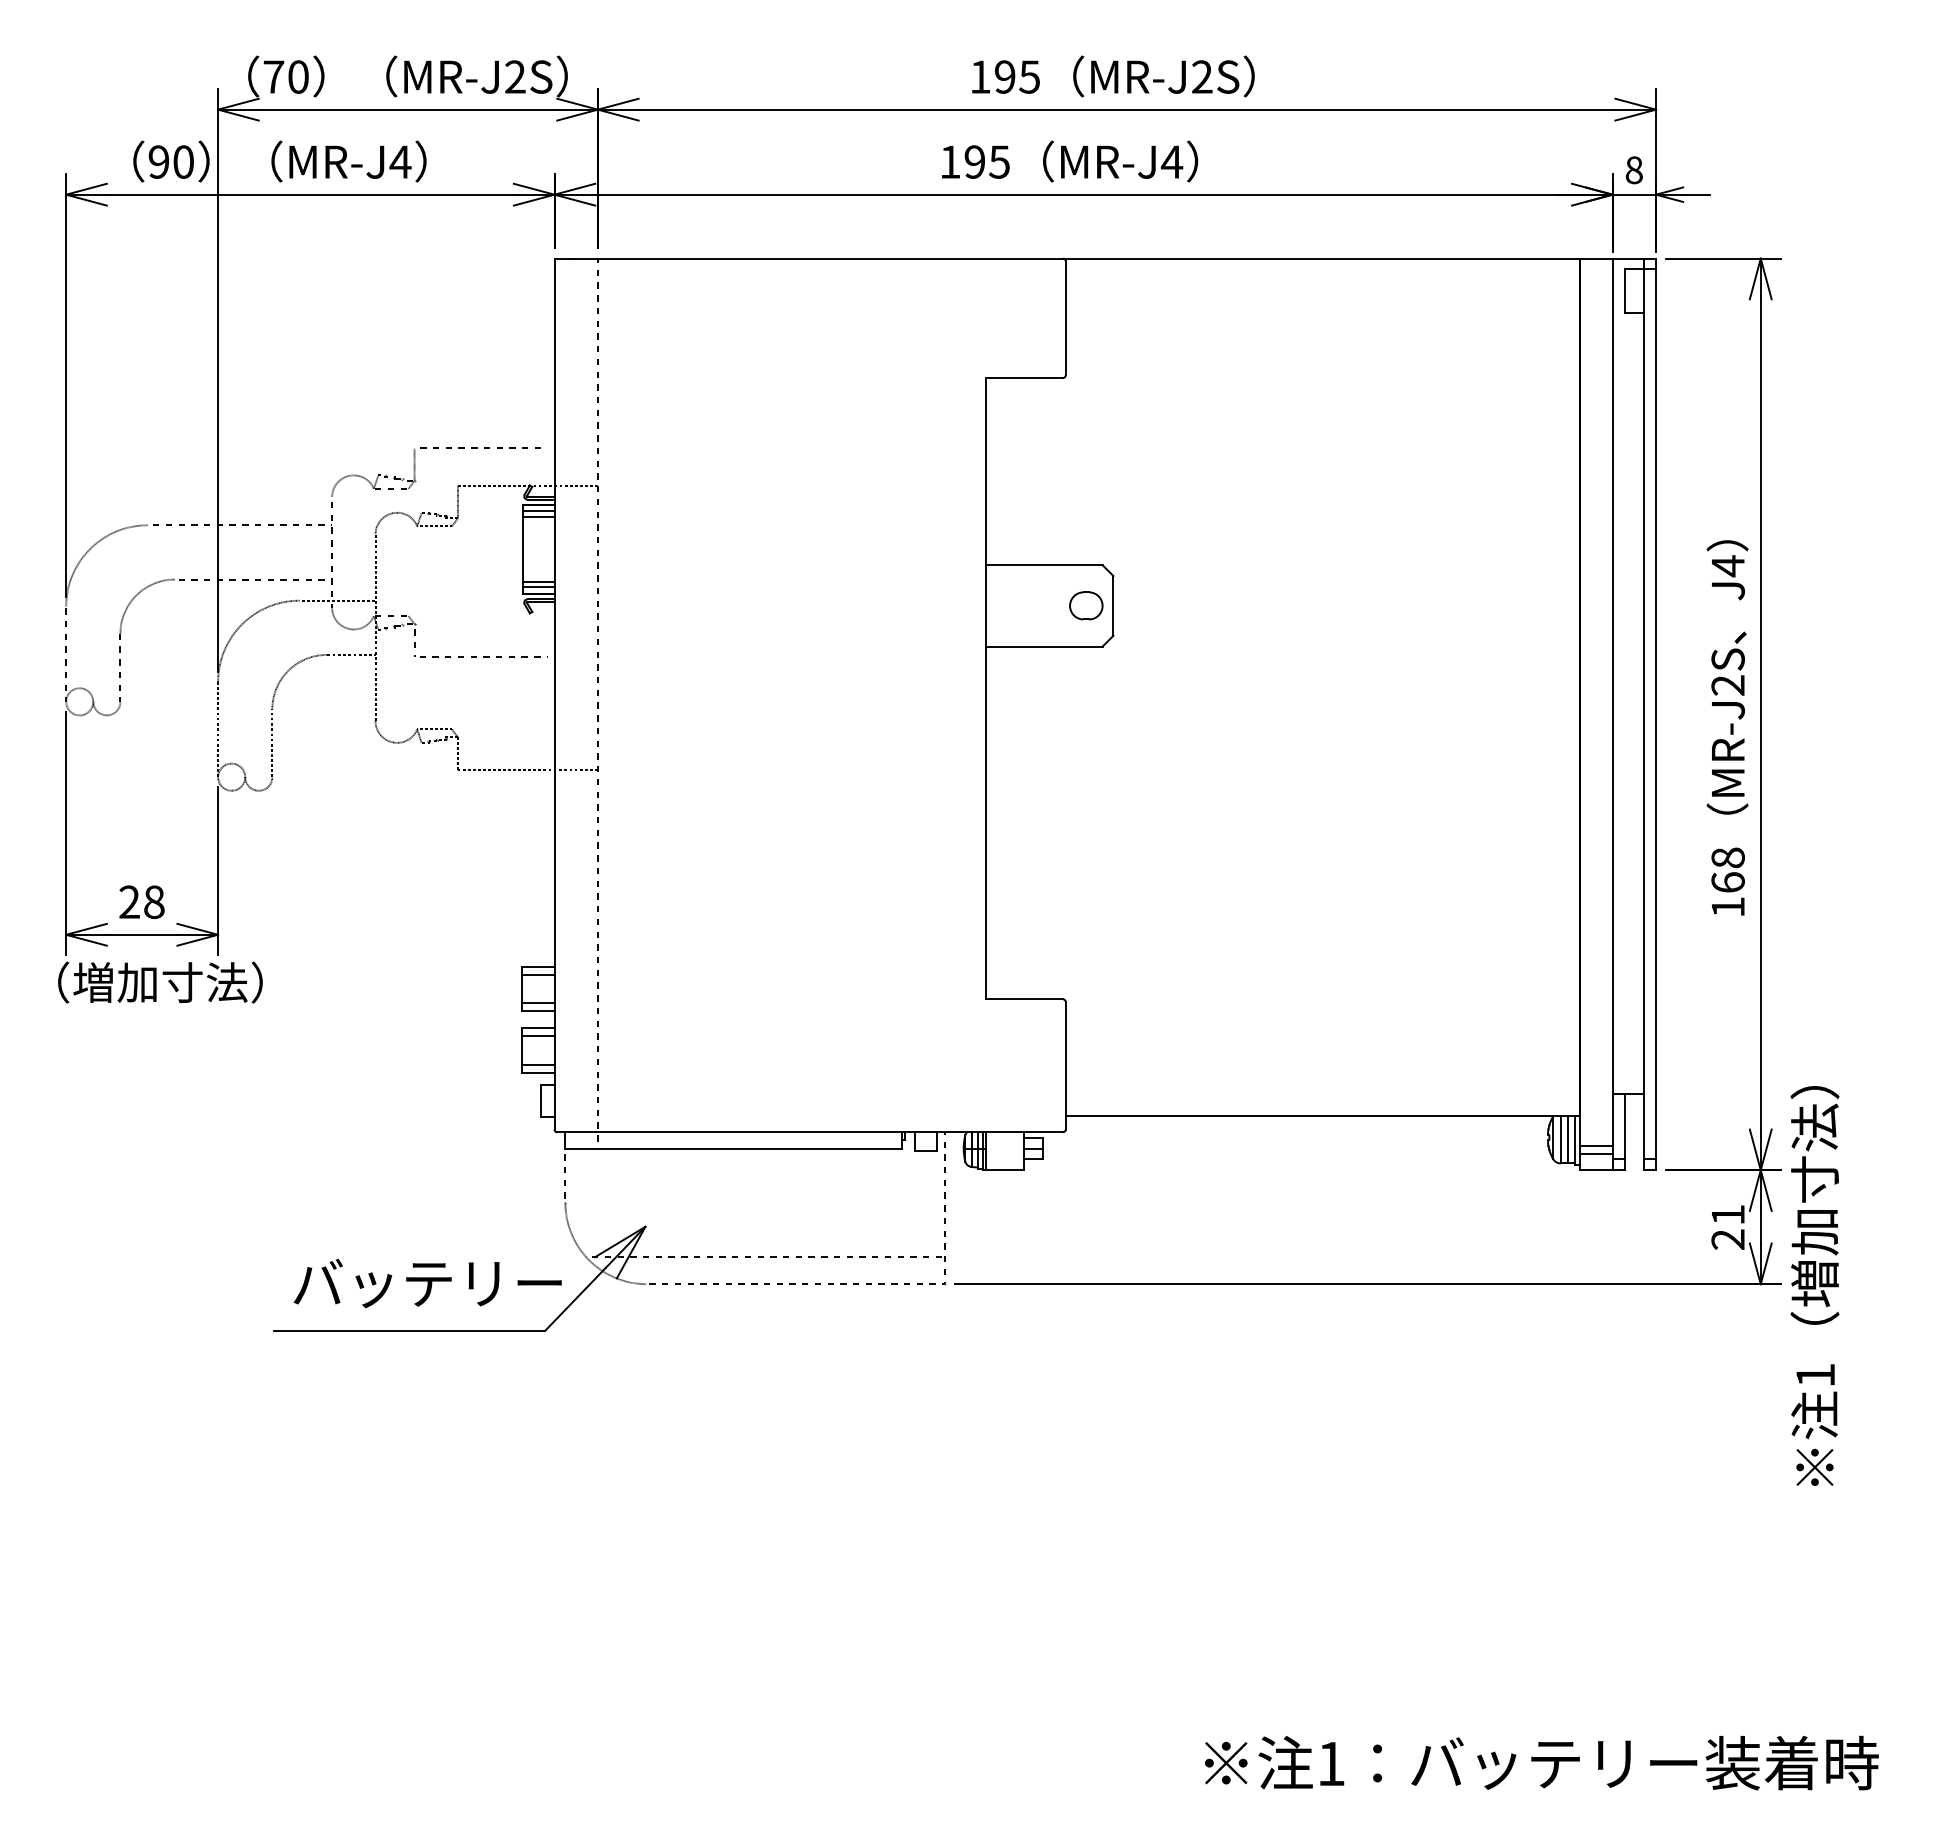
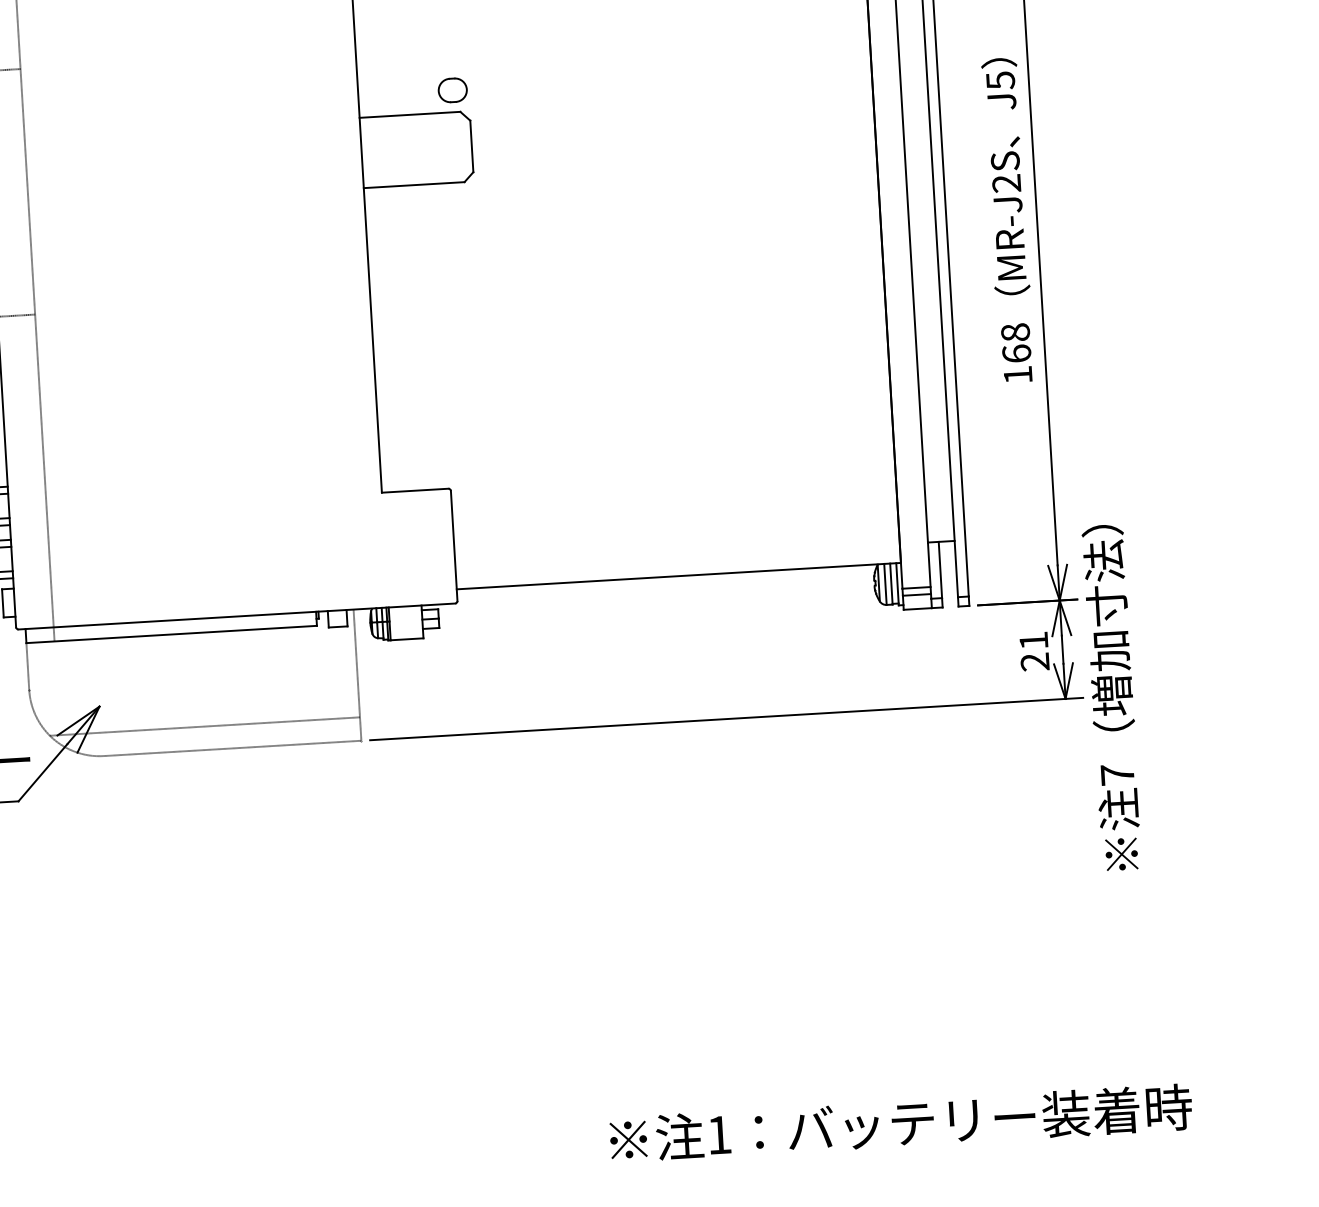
text: (1728, 566) -> (1000, 80), J4 -> J5
part: (1086, 605) -> (452, 90), moved
text: (1815, 1375) -> (1117, 774), 1 -> 7

